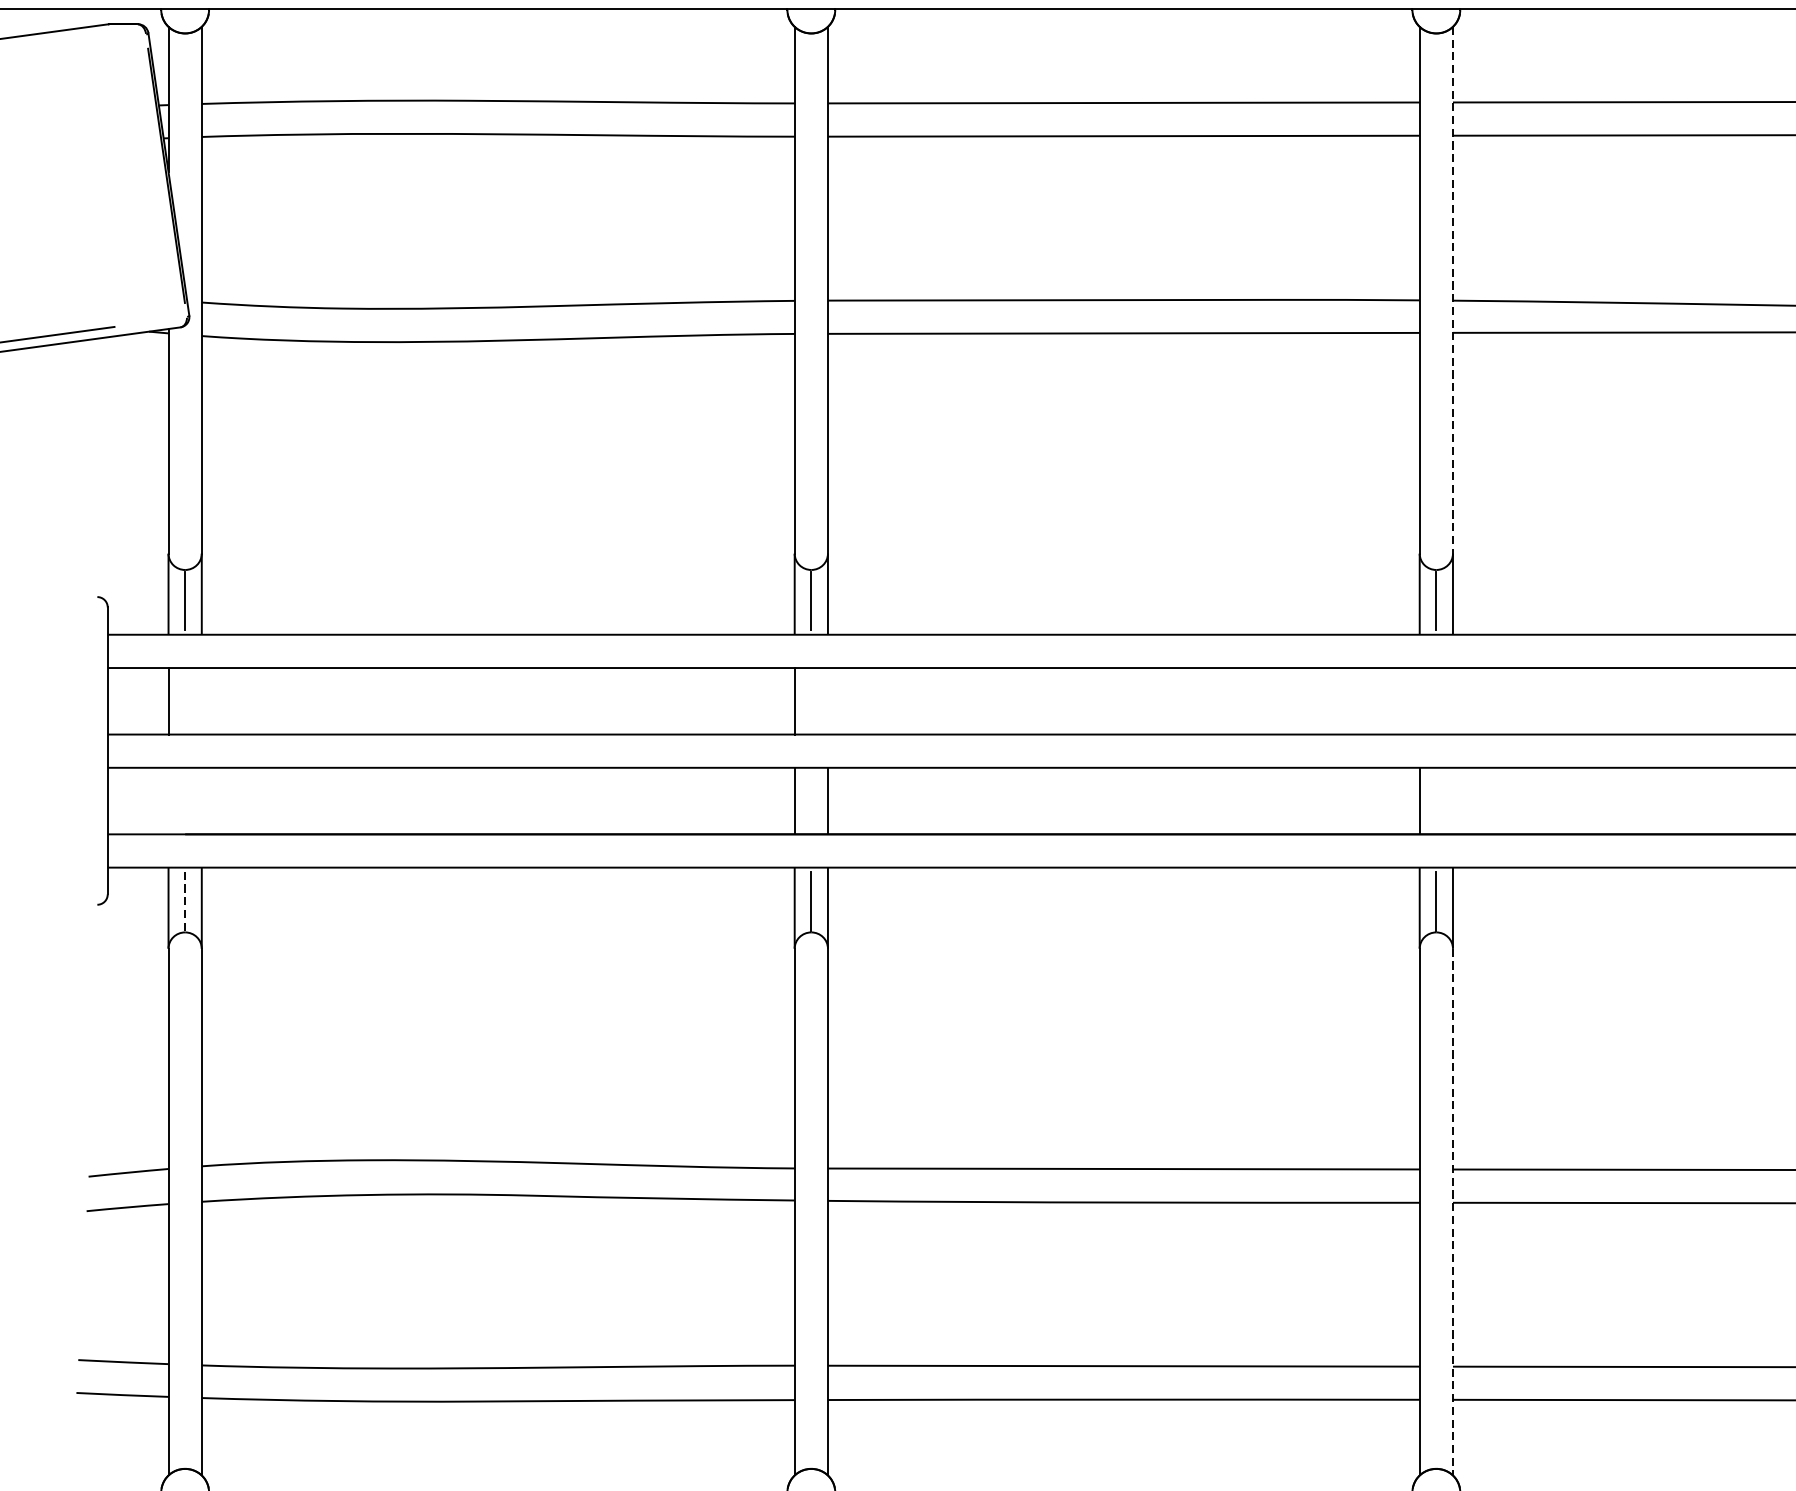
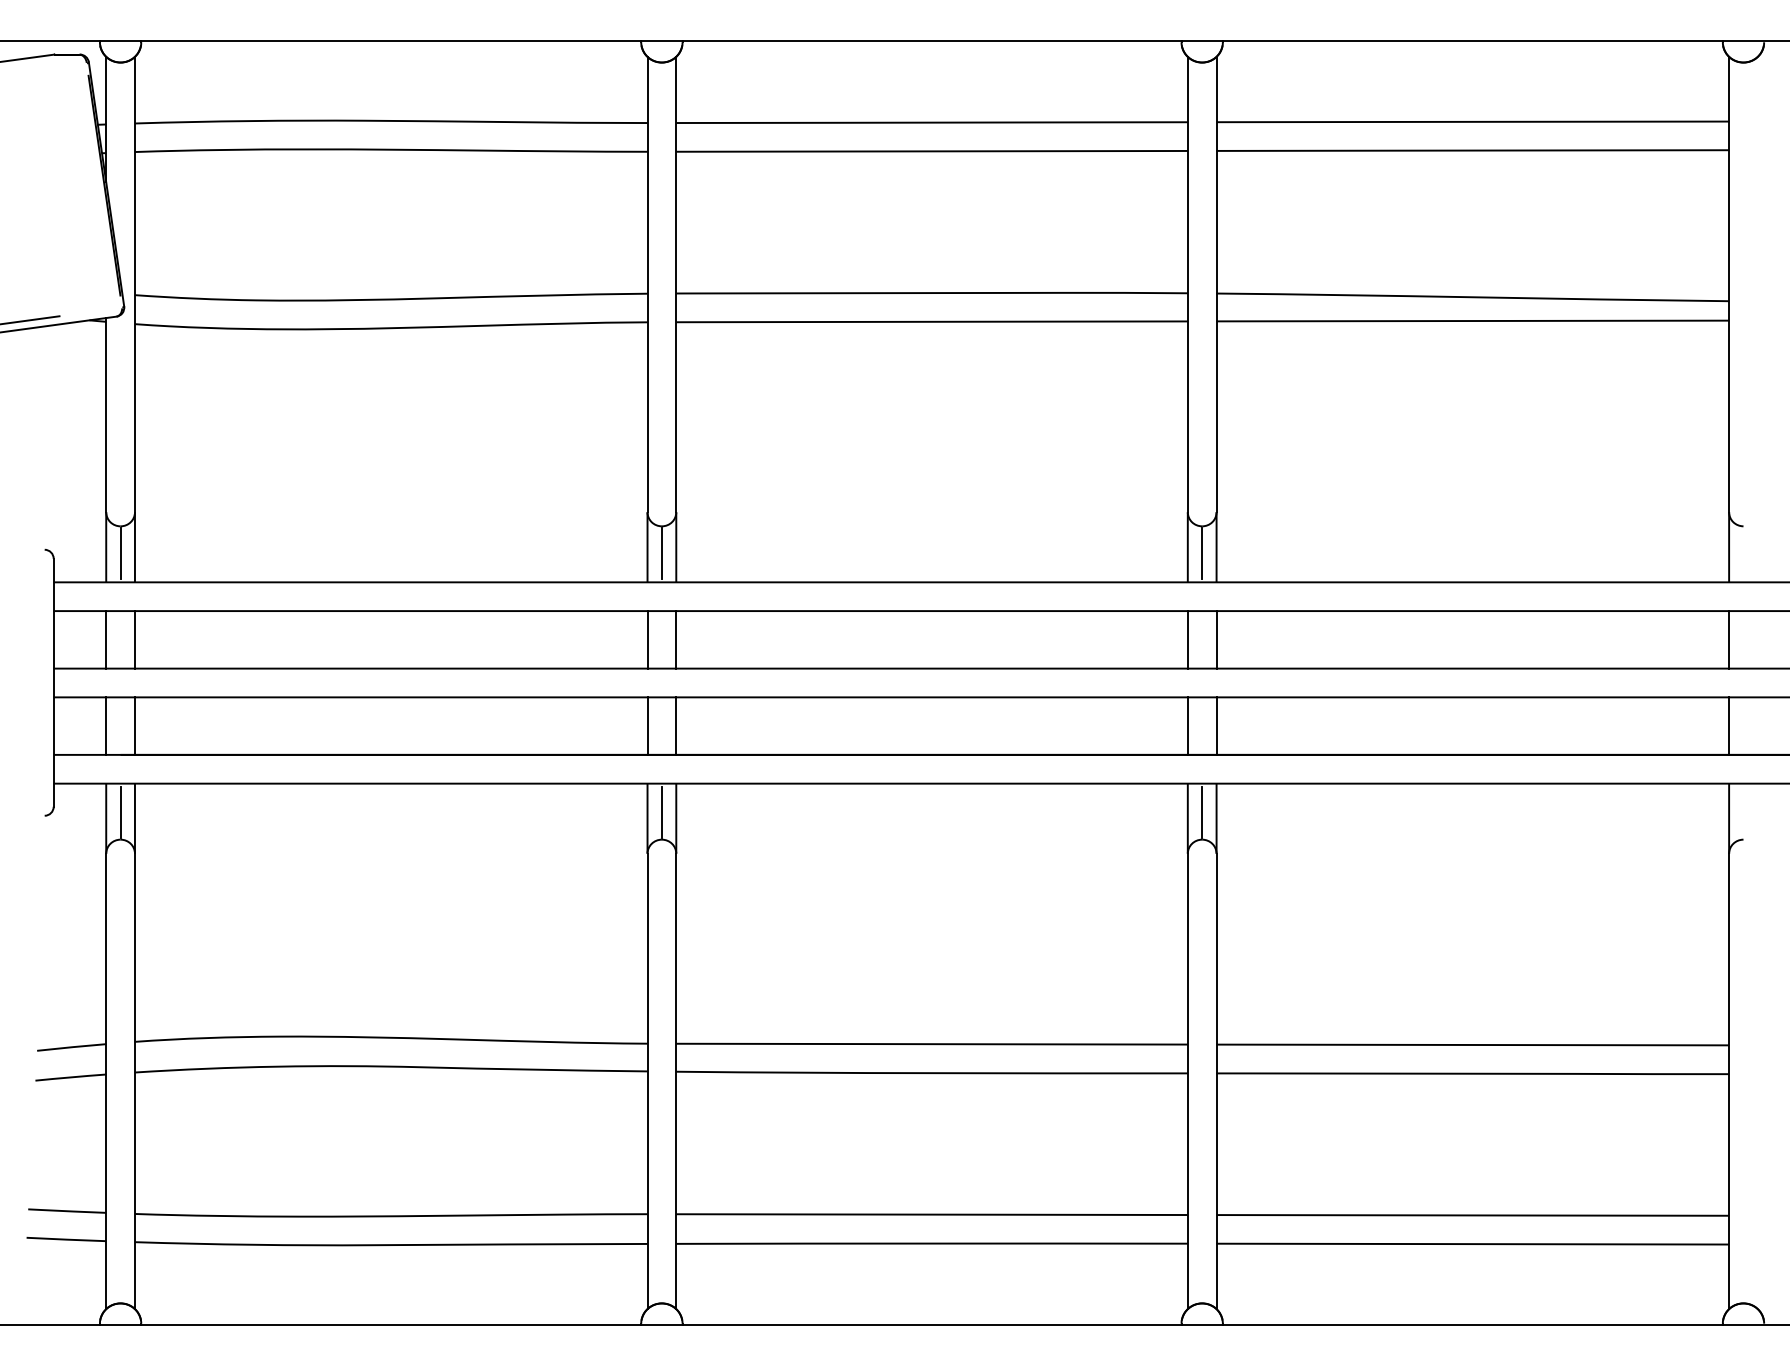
line: (1452, 290) -> (1216, 284), dashed -> solid
line: (201, 700) -> (134, 639), added
line: (828, 700) -> (676, 639), added
line: (1419, 700) -> (1187, 639), added
line: (1452, 700) -> (1216, 639), added
line: (168, 800) -> (106, 725), added
line: (201, 800) -> (134, 725), added
line: (1452, 800) -> (1216, 725), added
line: (185, 900) -> (120, 812), dashed -> solid
line: (1452, 1212) -> (1216, 1081), dashed -> solid

